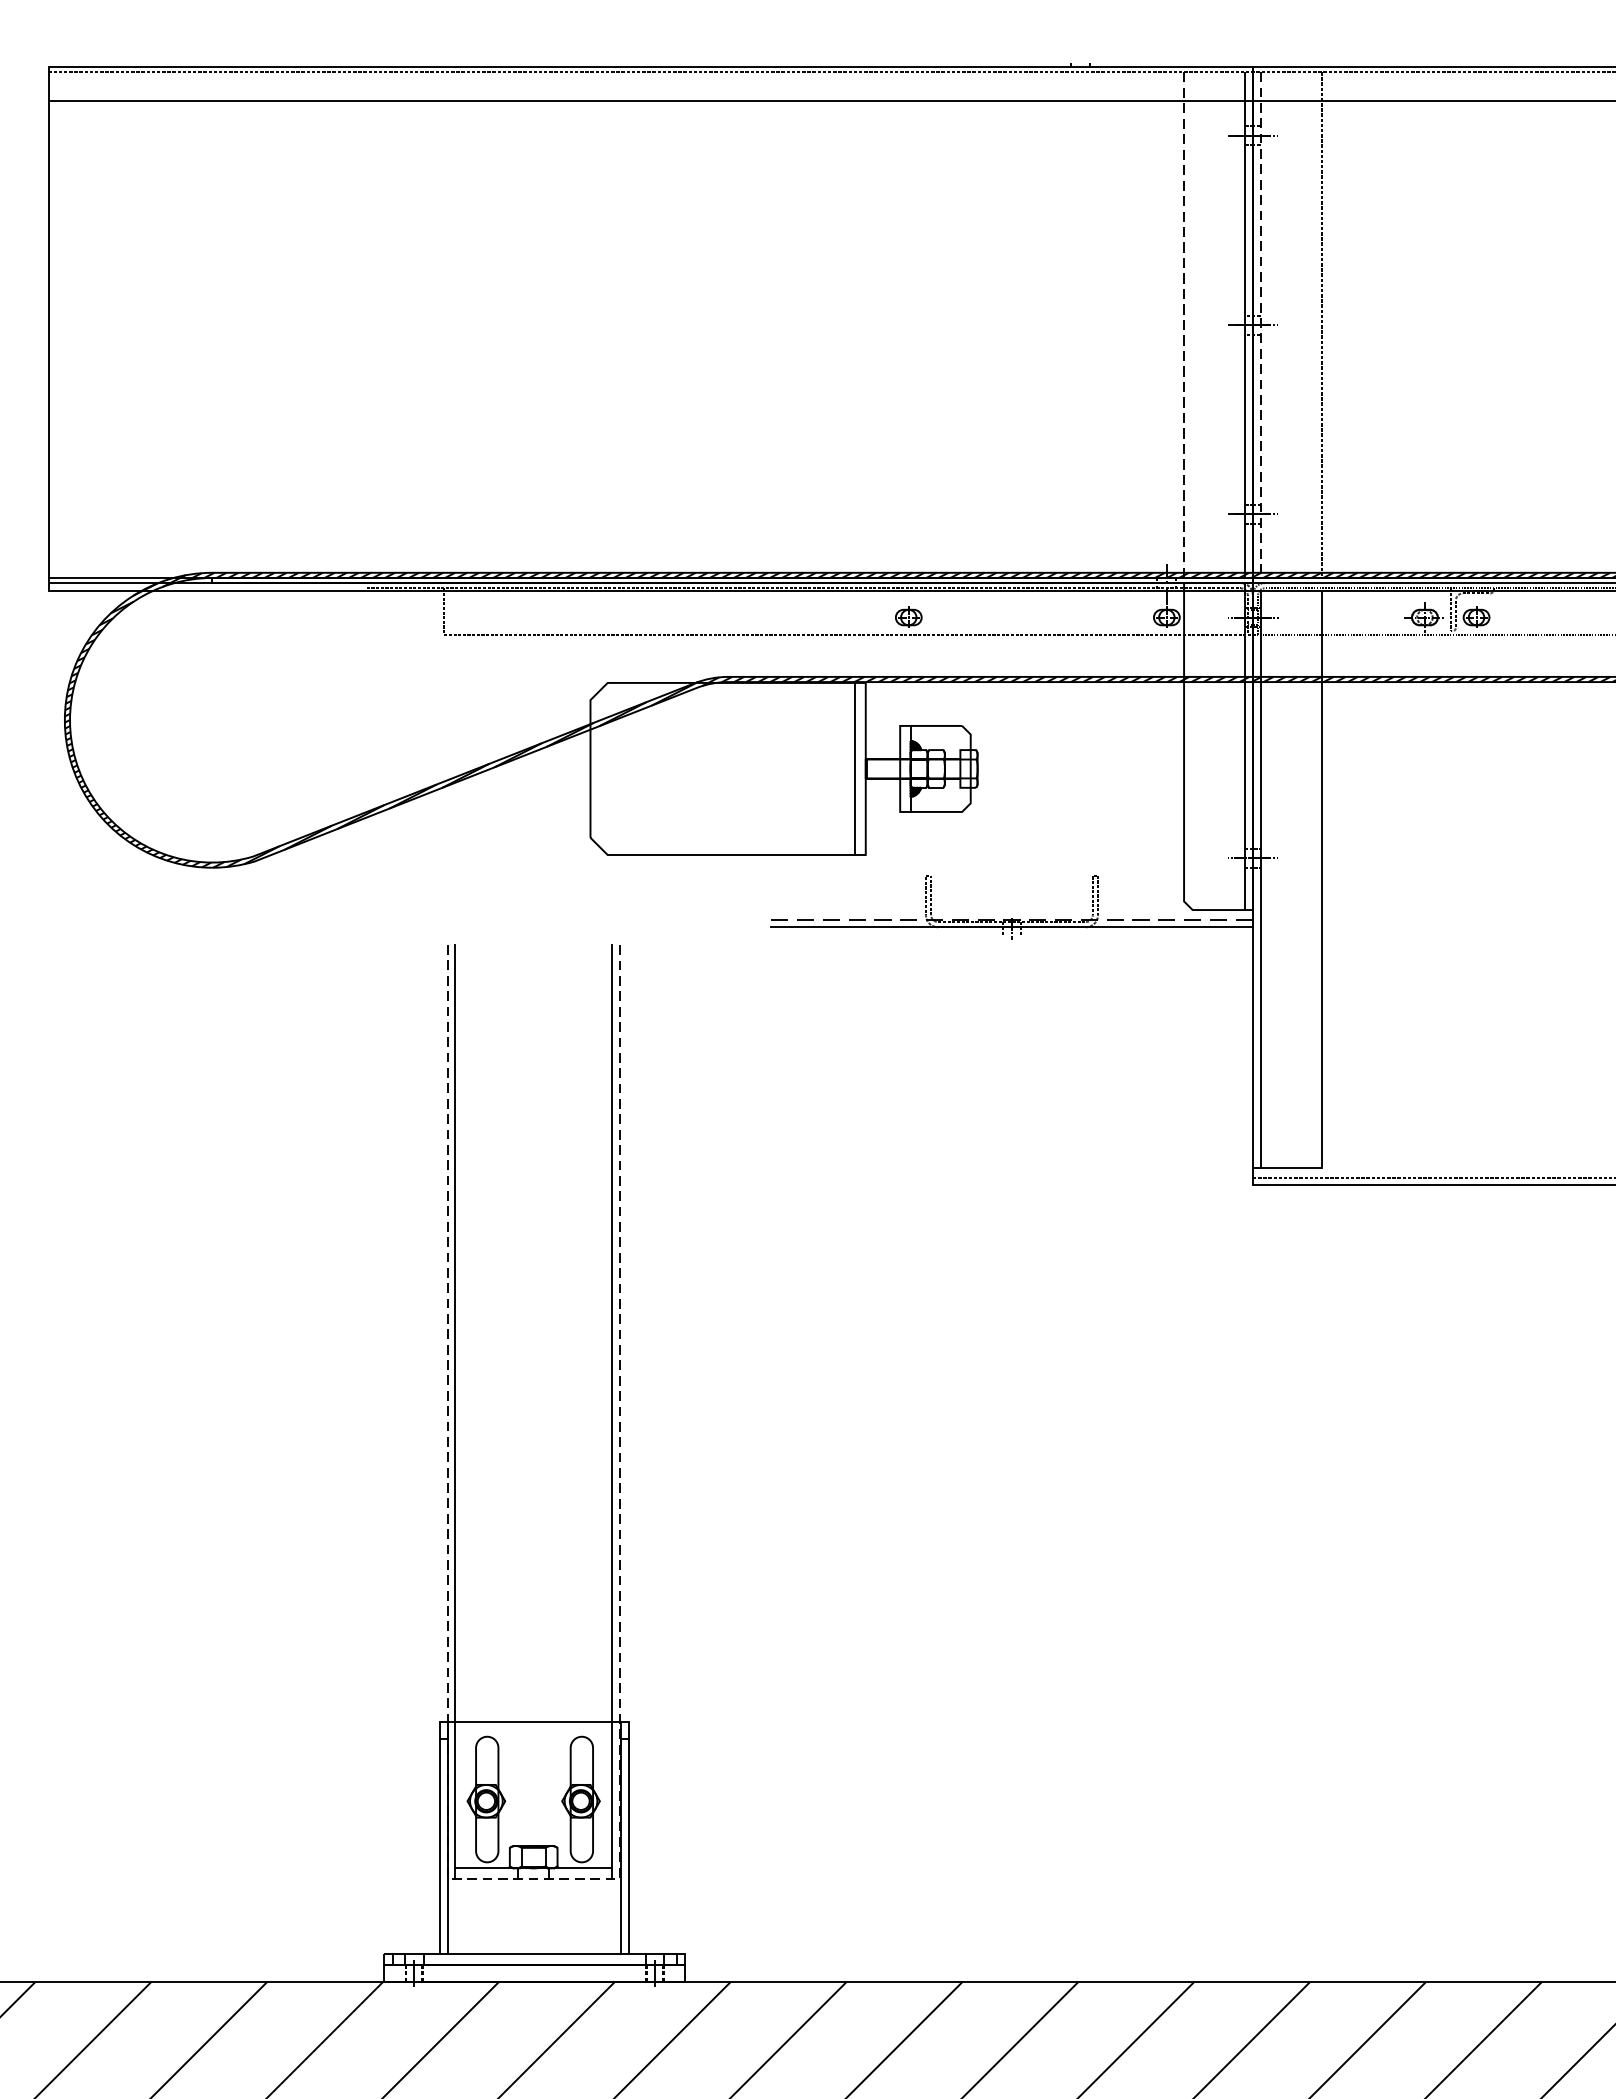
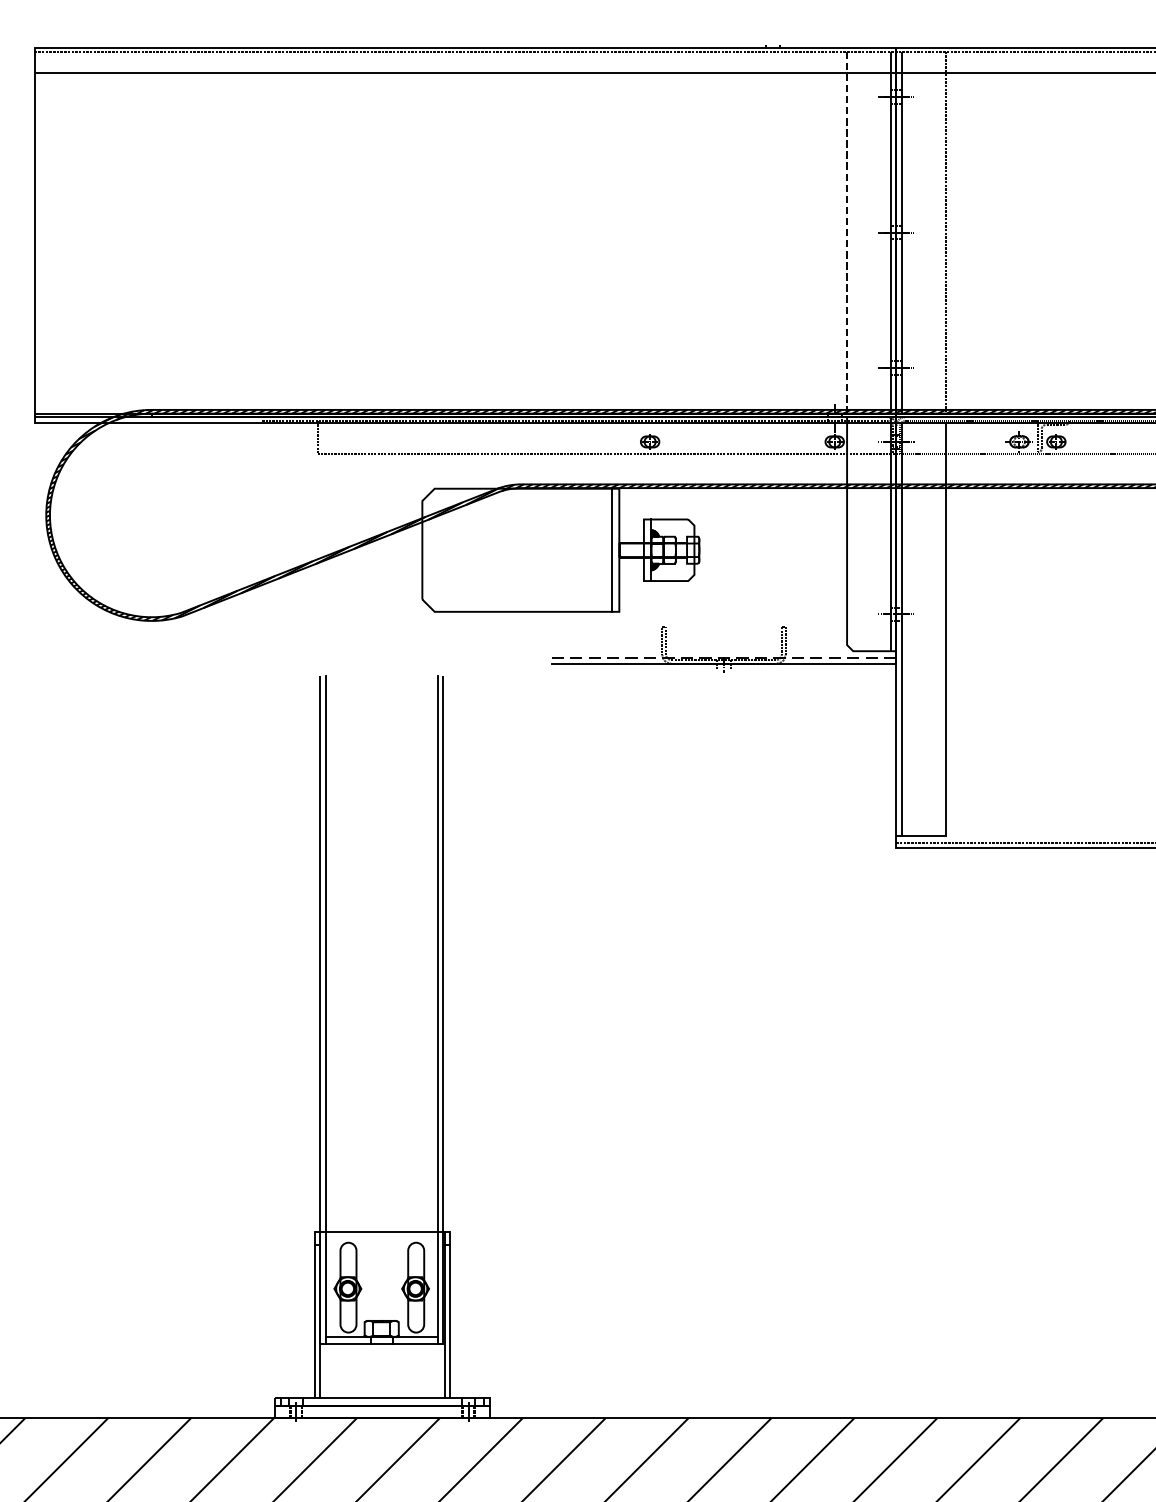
line: (1260, 324) -> (901, 232), dashed -> solid
line: (533, 1878) -> (381, 1344), dashed -> solid

